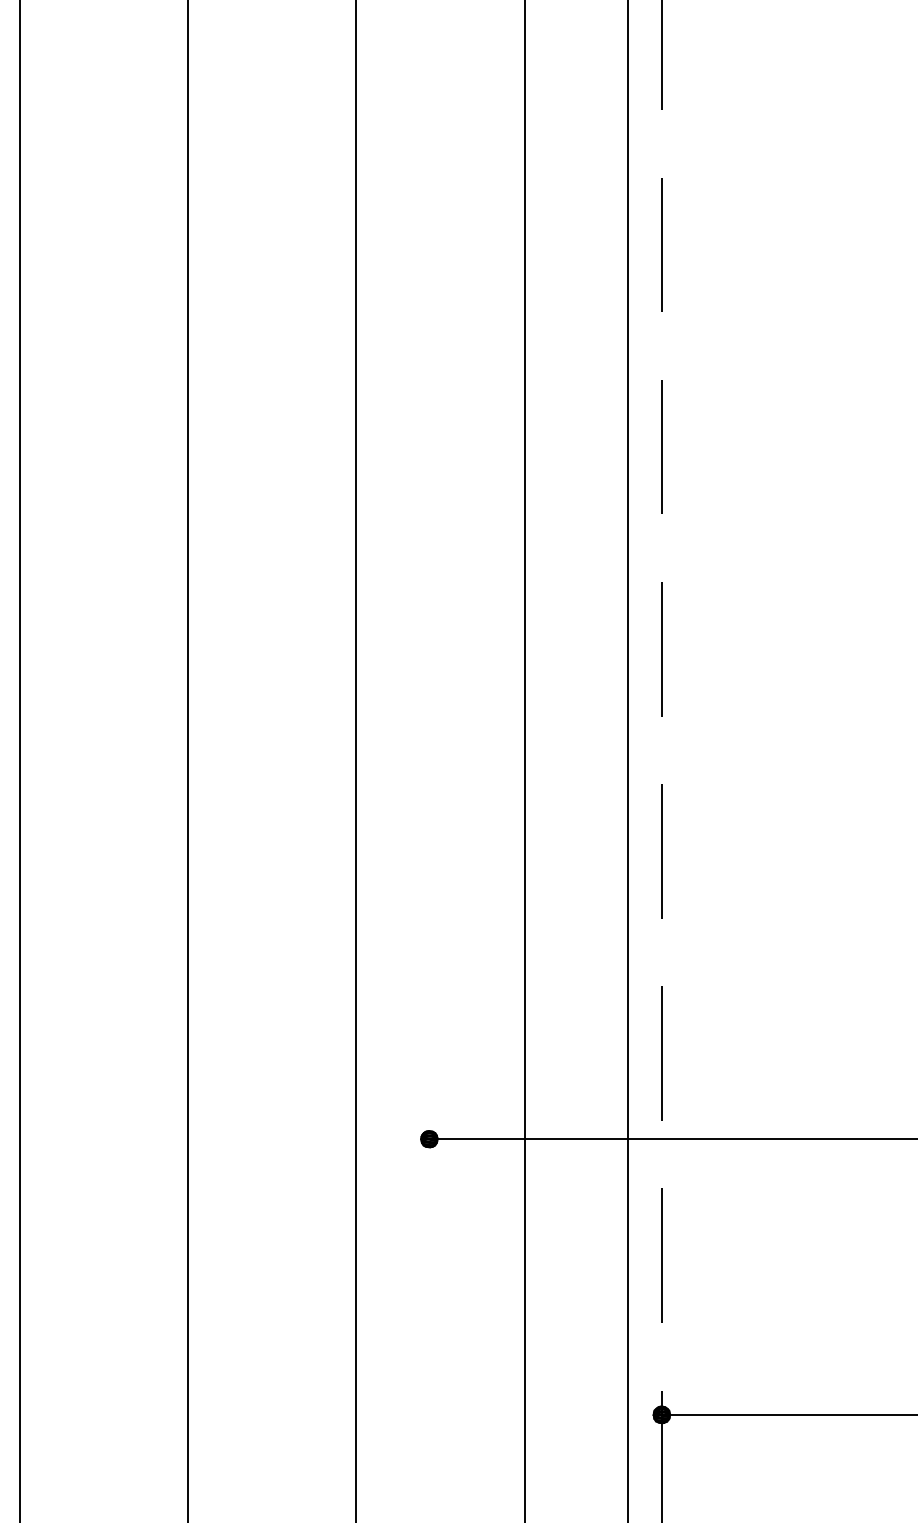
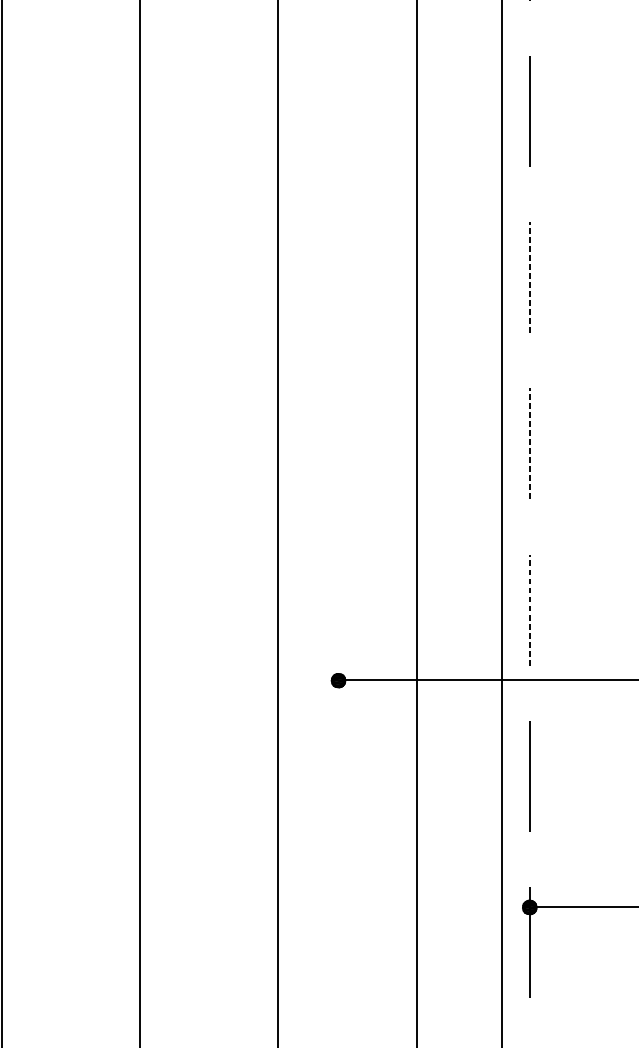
line: (662, 648) -> (530, 277), solid -> dashed
line: (662, 850) -> (530, 443), solid -> dashed
line: (662, 1053) -> (530, 610), solid -> dashed

